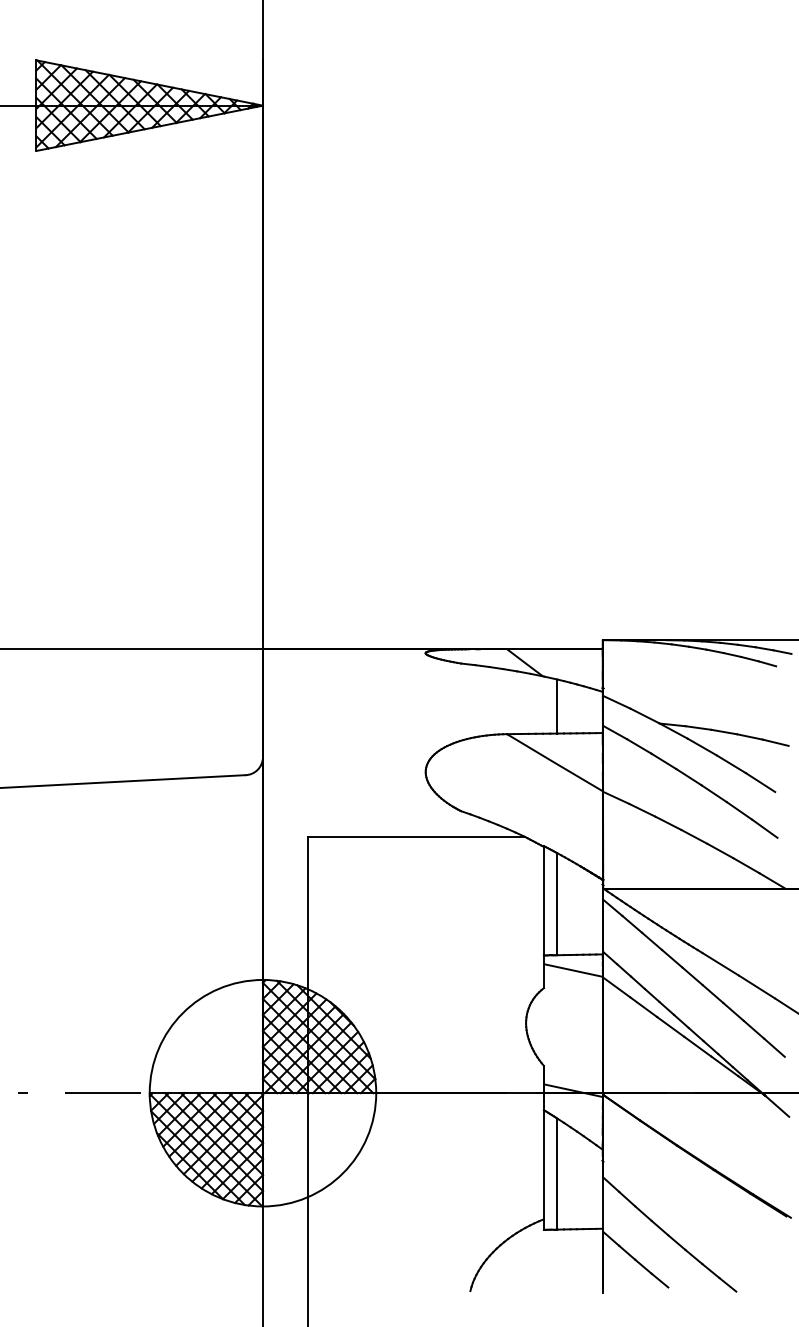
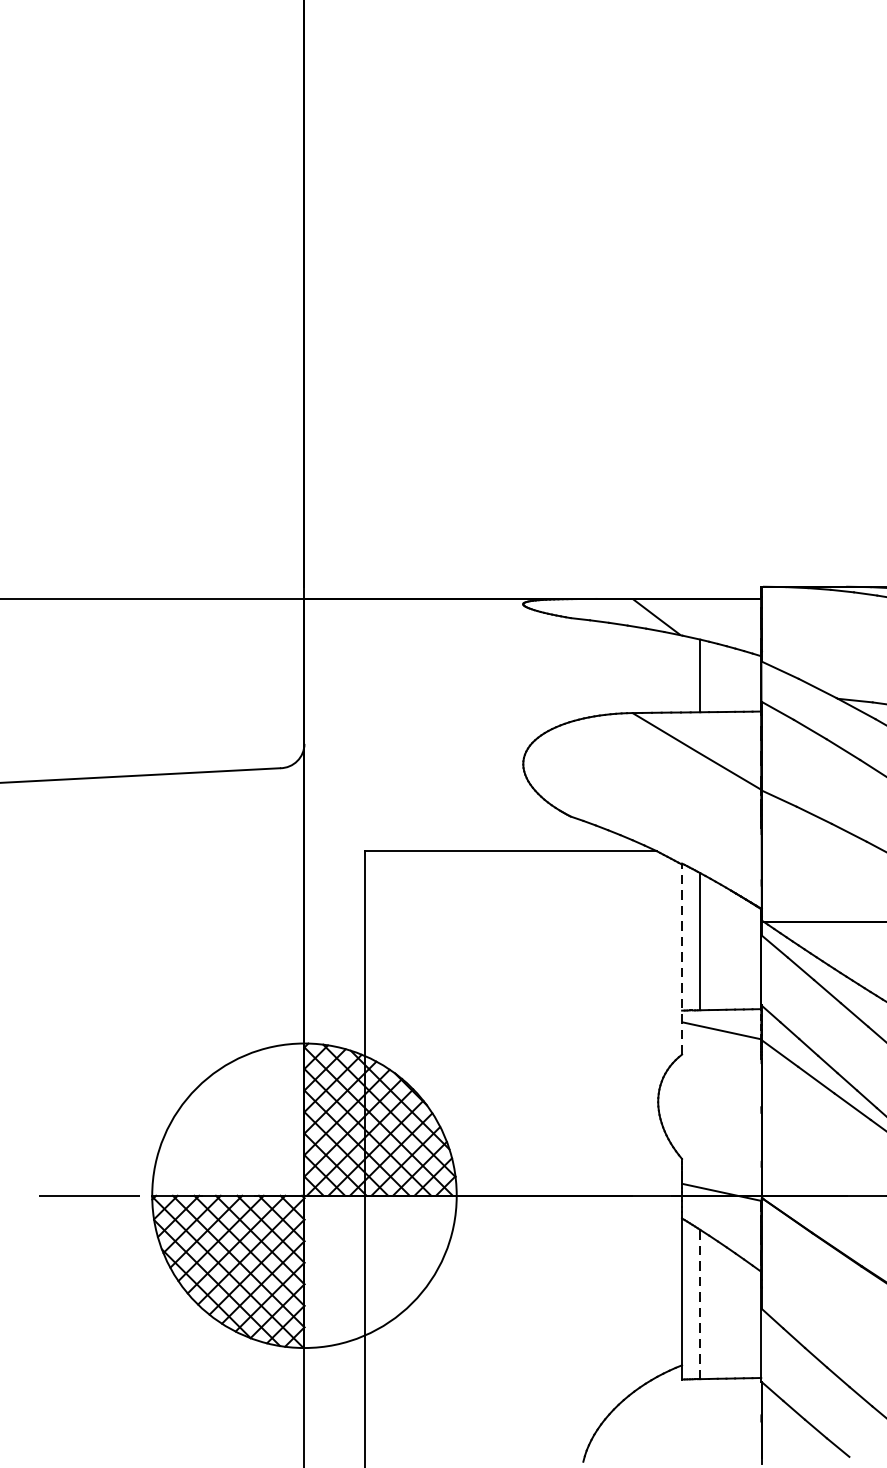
line: (543, 916) -> (681, 958), solid -> dashed
line: (557, 1173) -> (700, 1303), solid -> dashed

